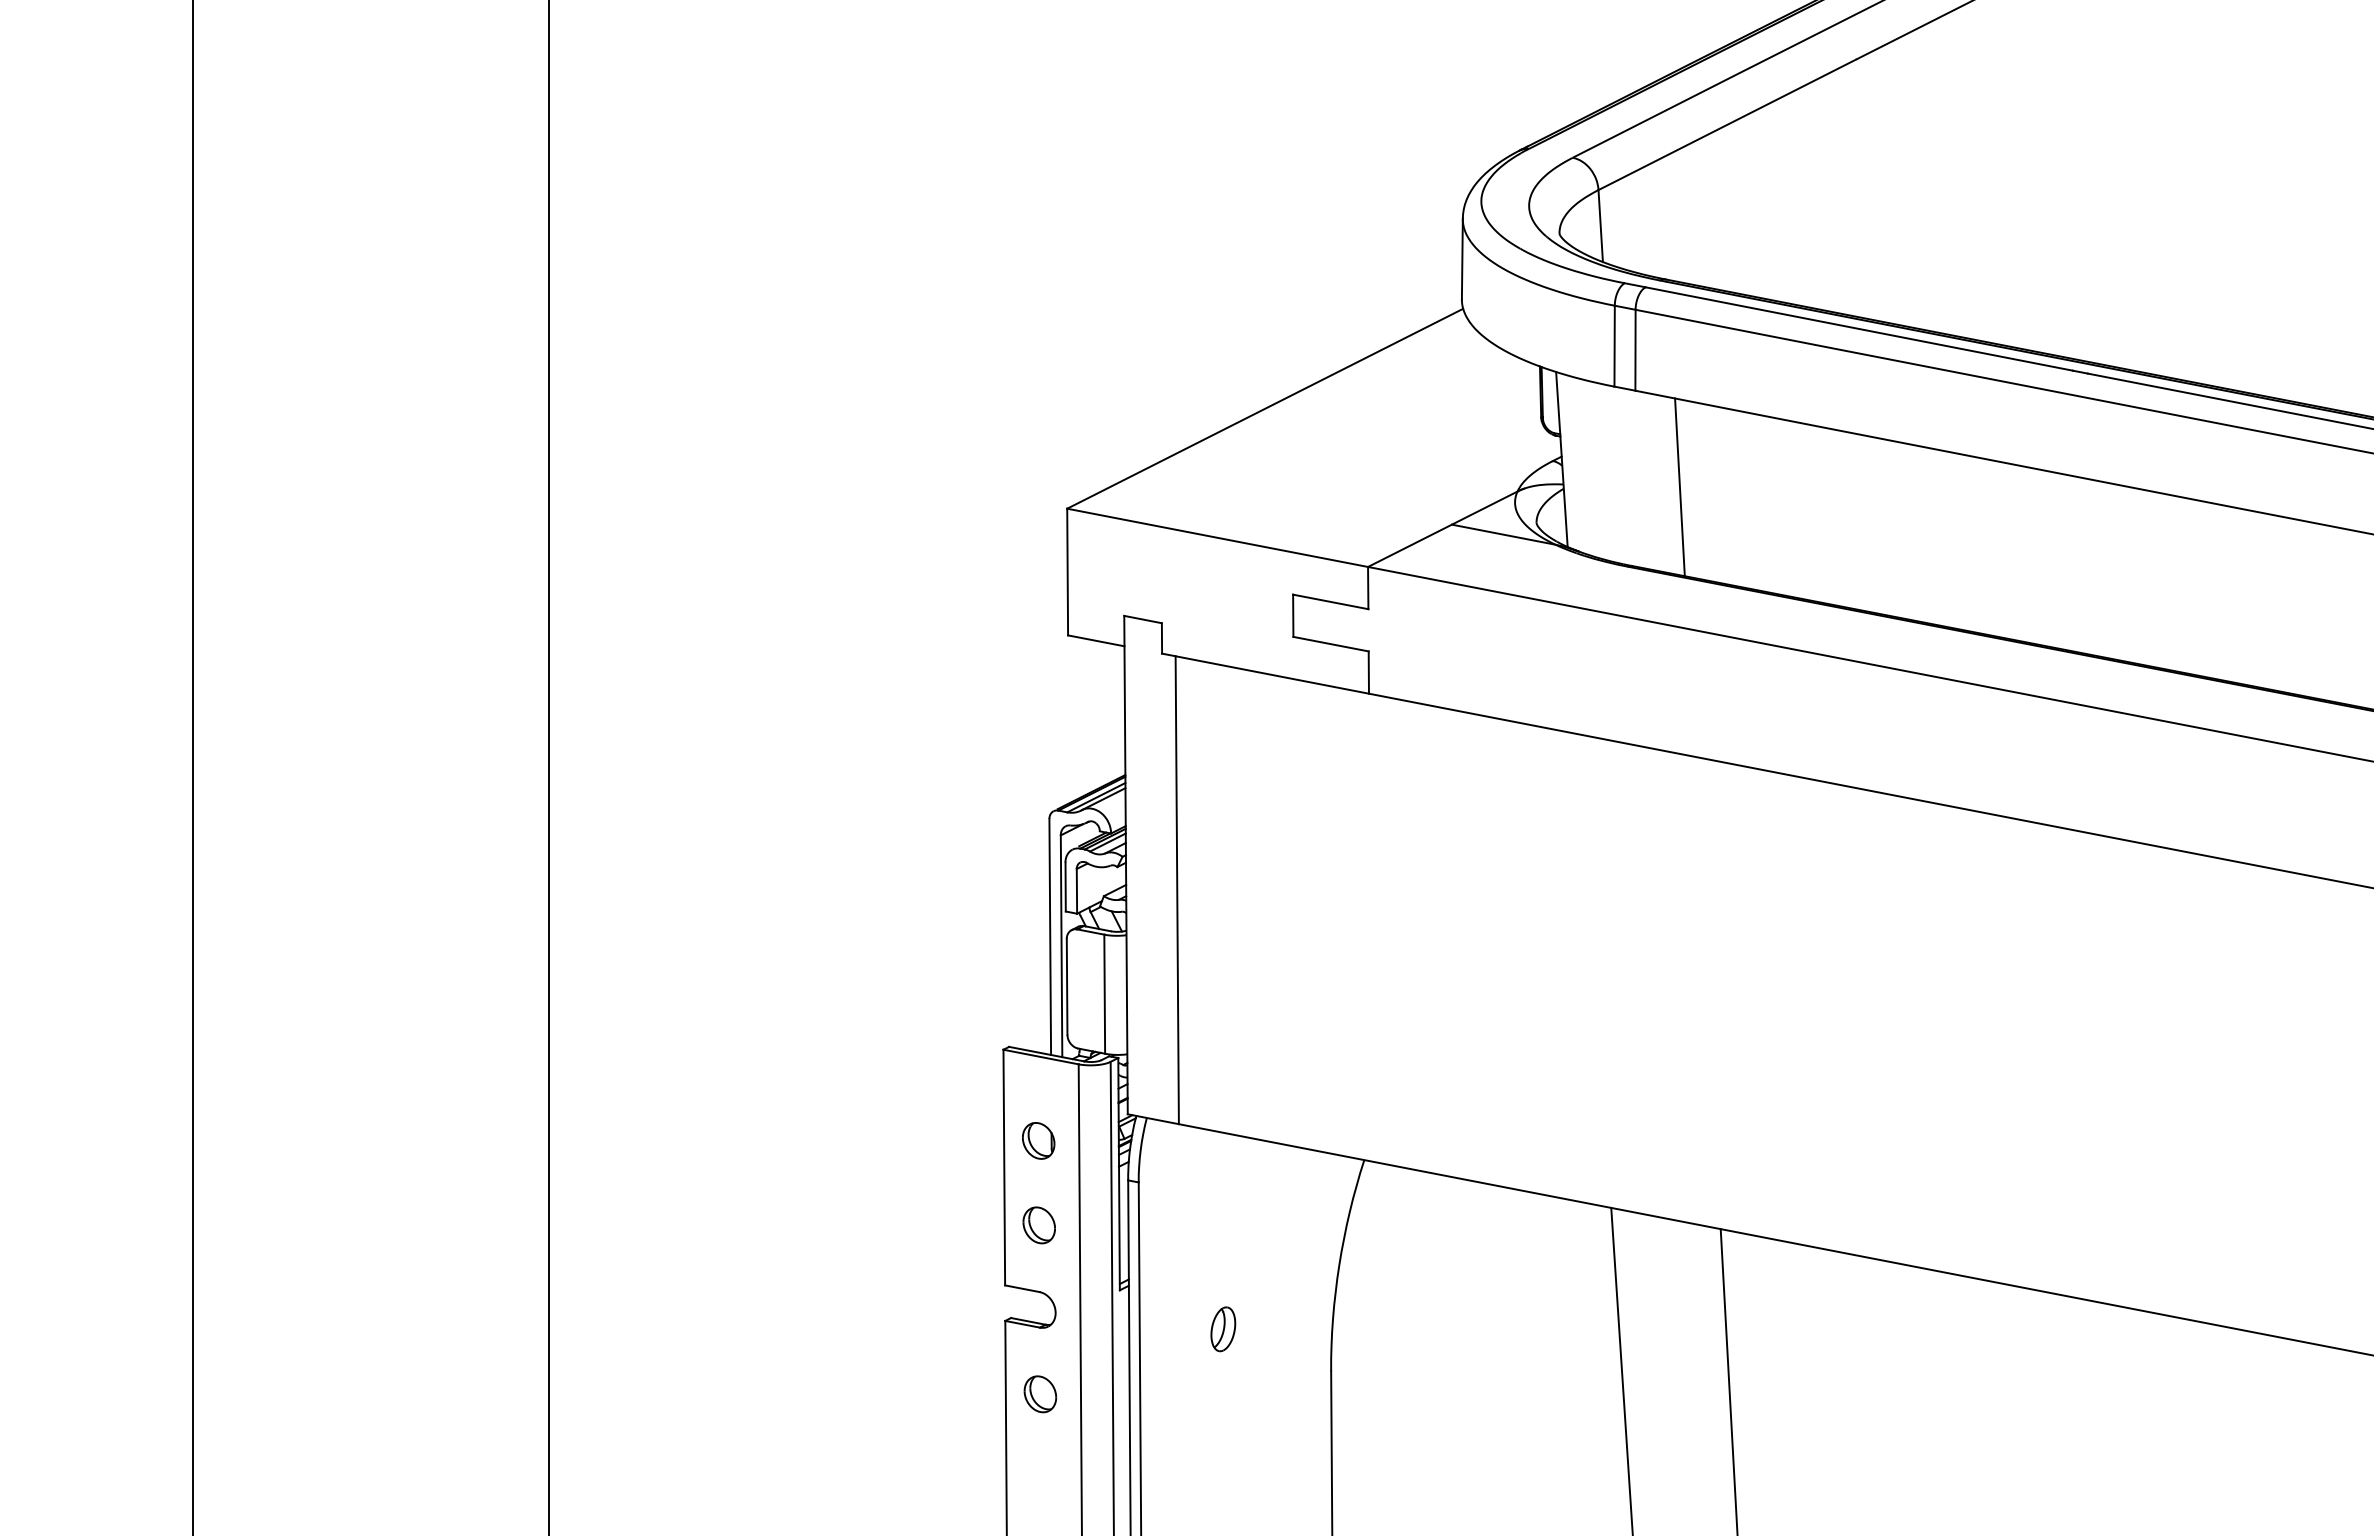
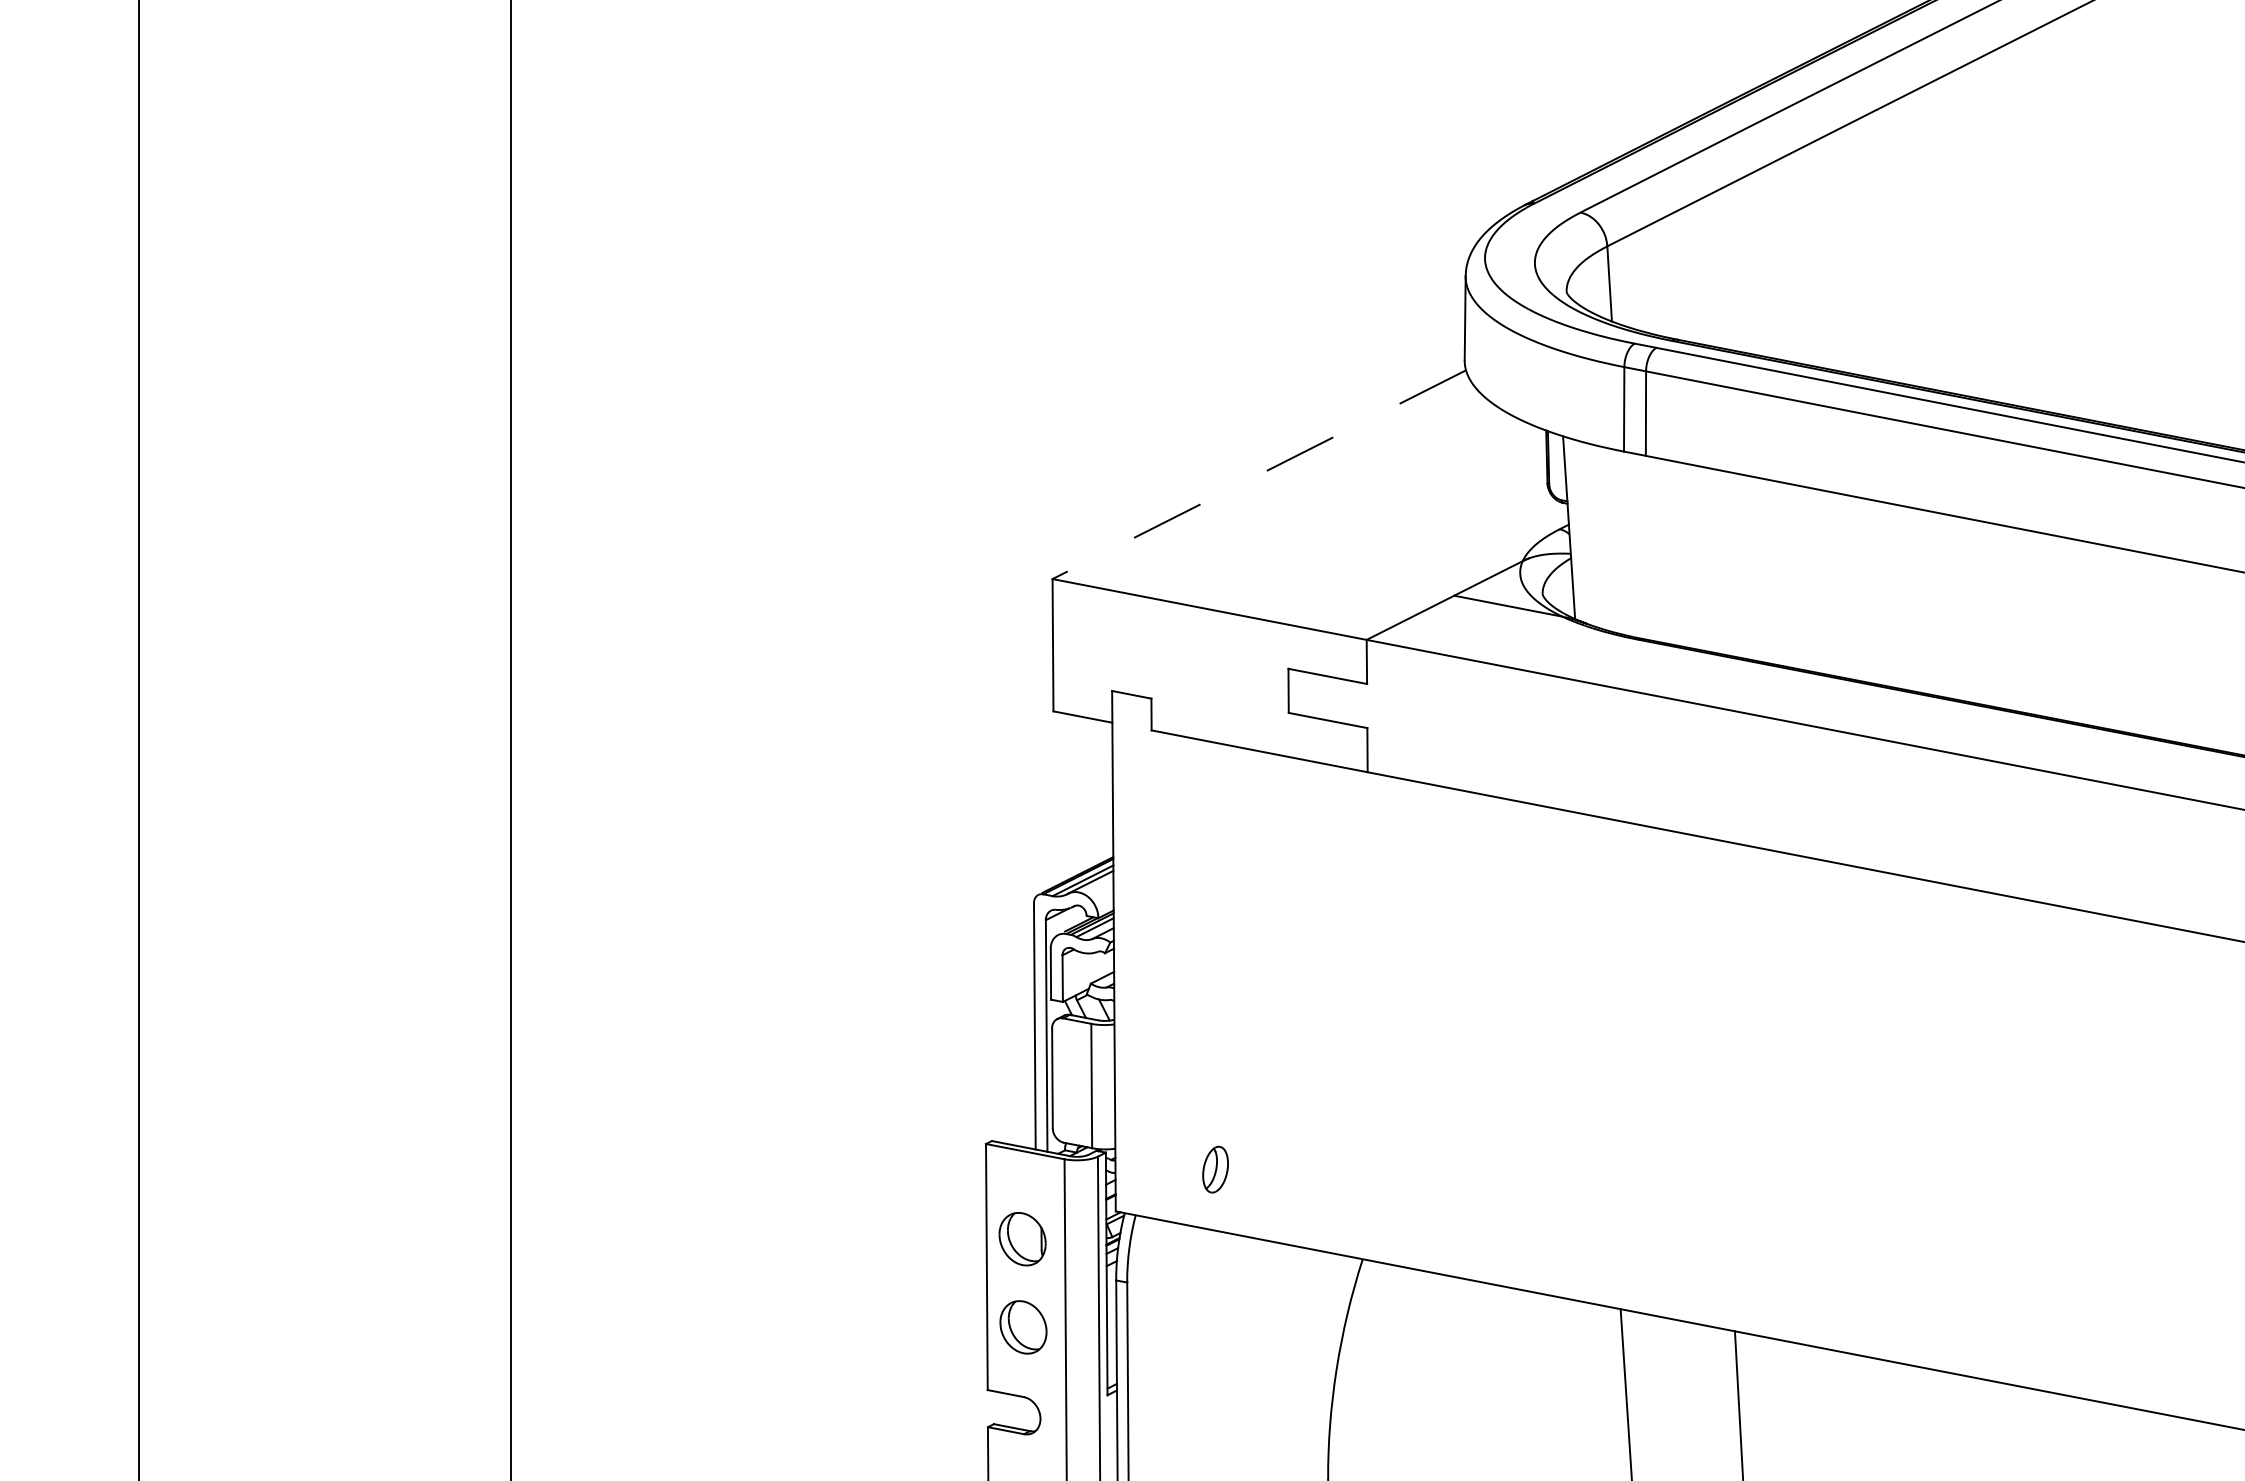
line: (1265, 408) -> (1259, 474), solid -> dashed
line: (1679, 487) -> (1691, 556), removed
line: (1176, 890) -> (1166, 977), removed
part: (1038, 1140) -> (1022, 1238), size x1.4
part: (1038, 1225) -> (1022, 1327), size x1.4
part: (1223, 1329) -> (1215, 1169), moved

